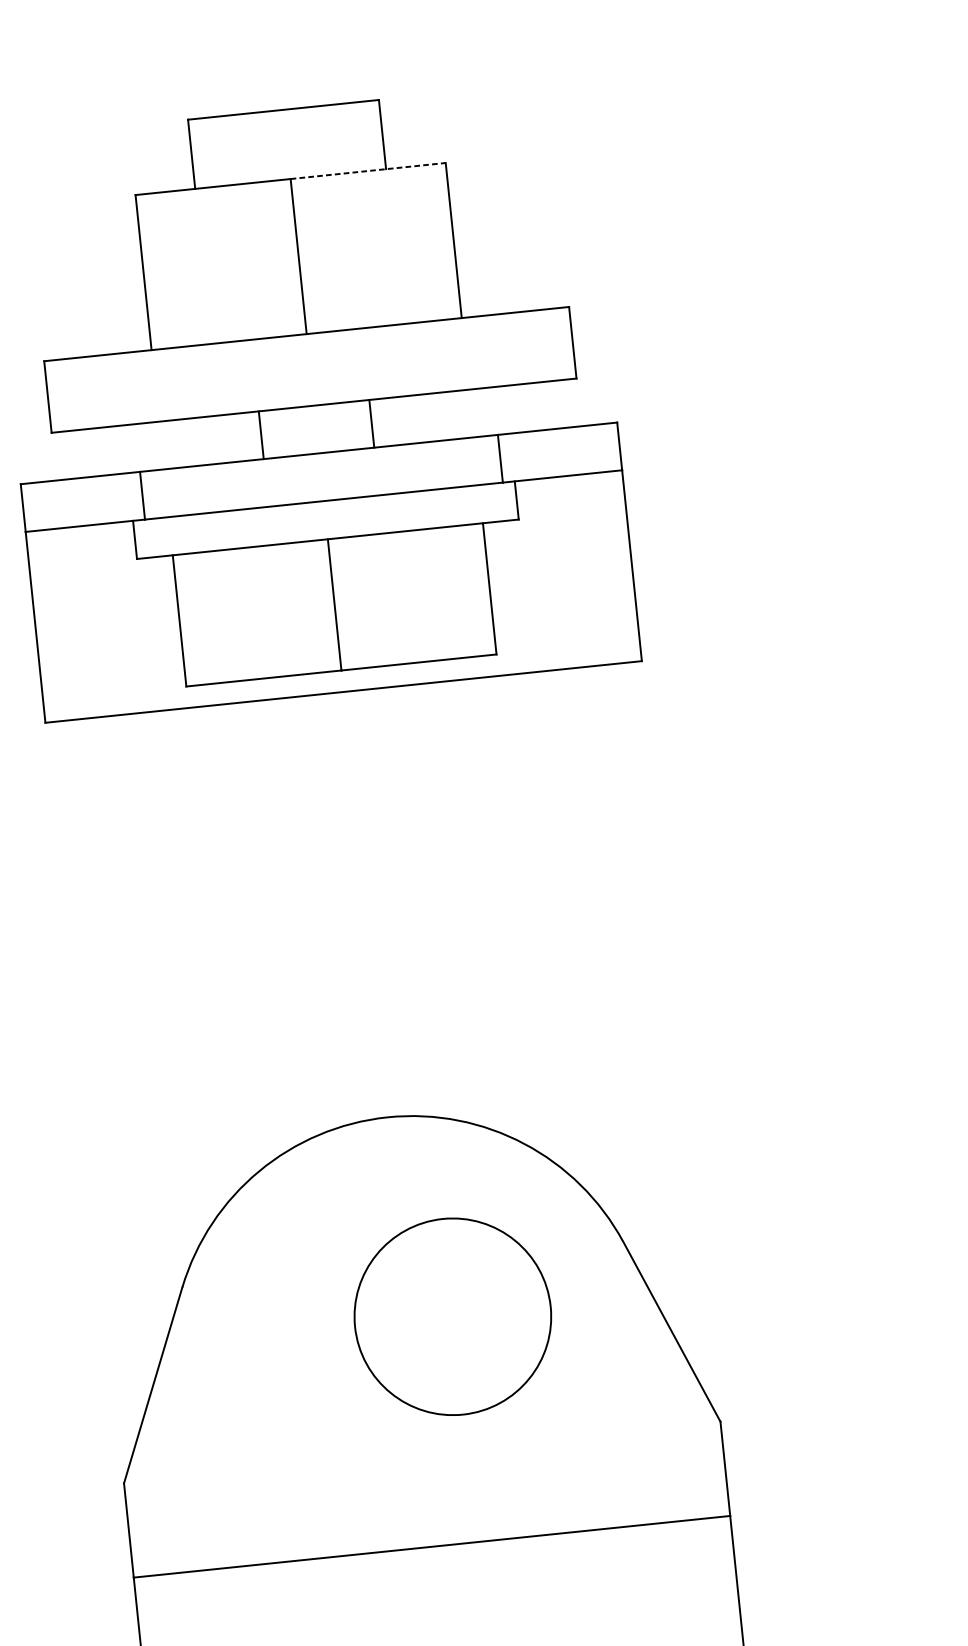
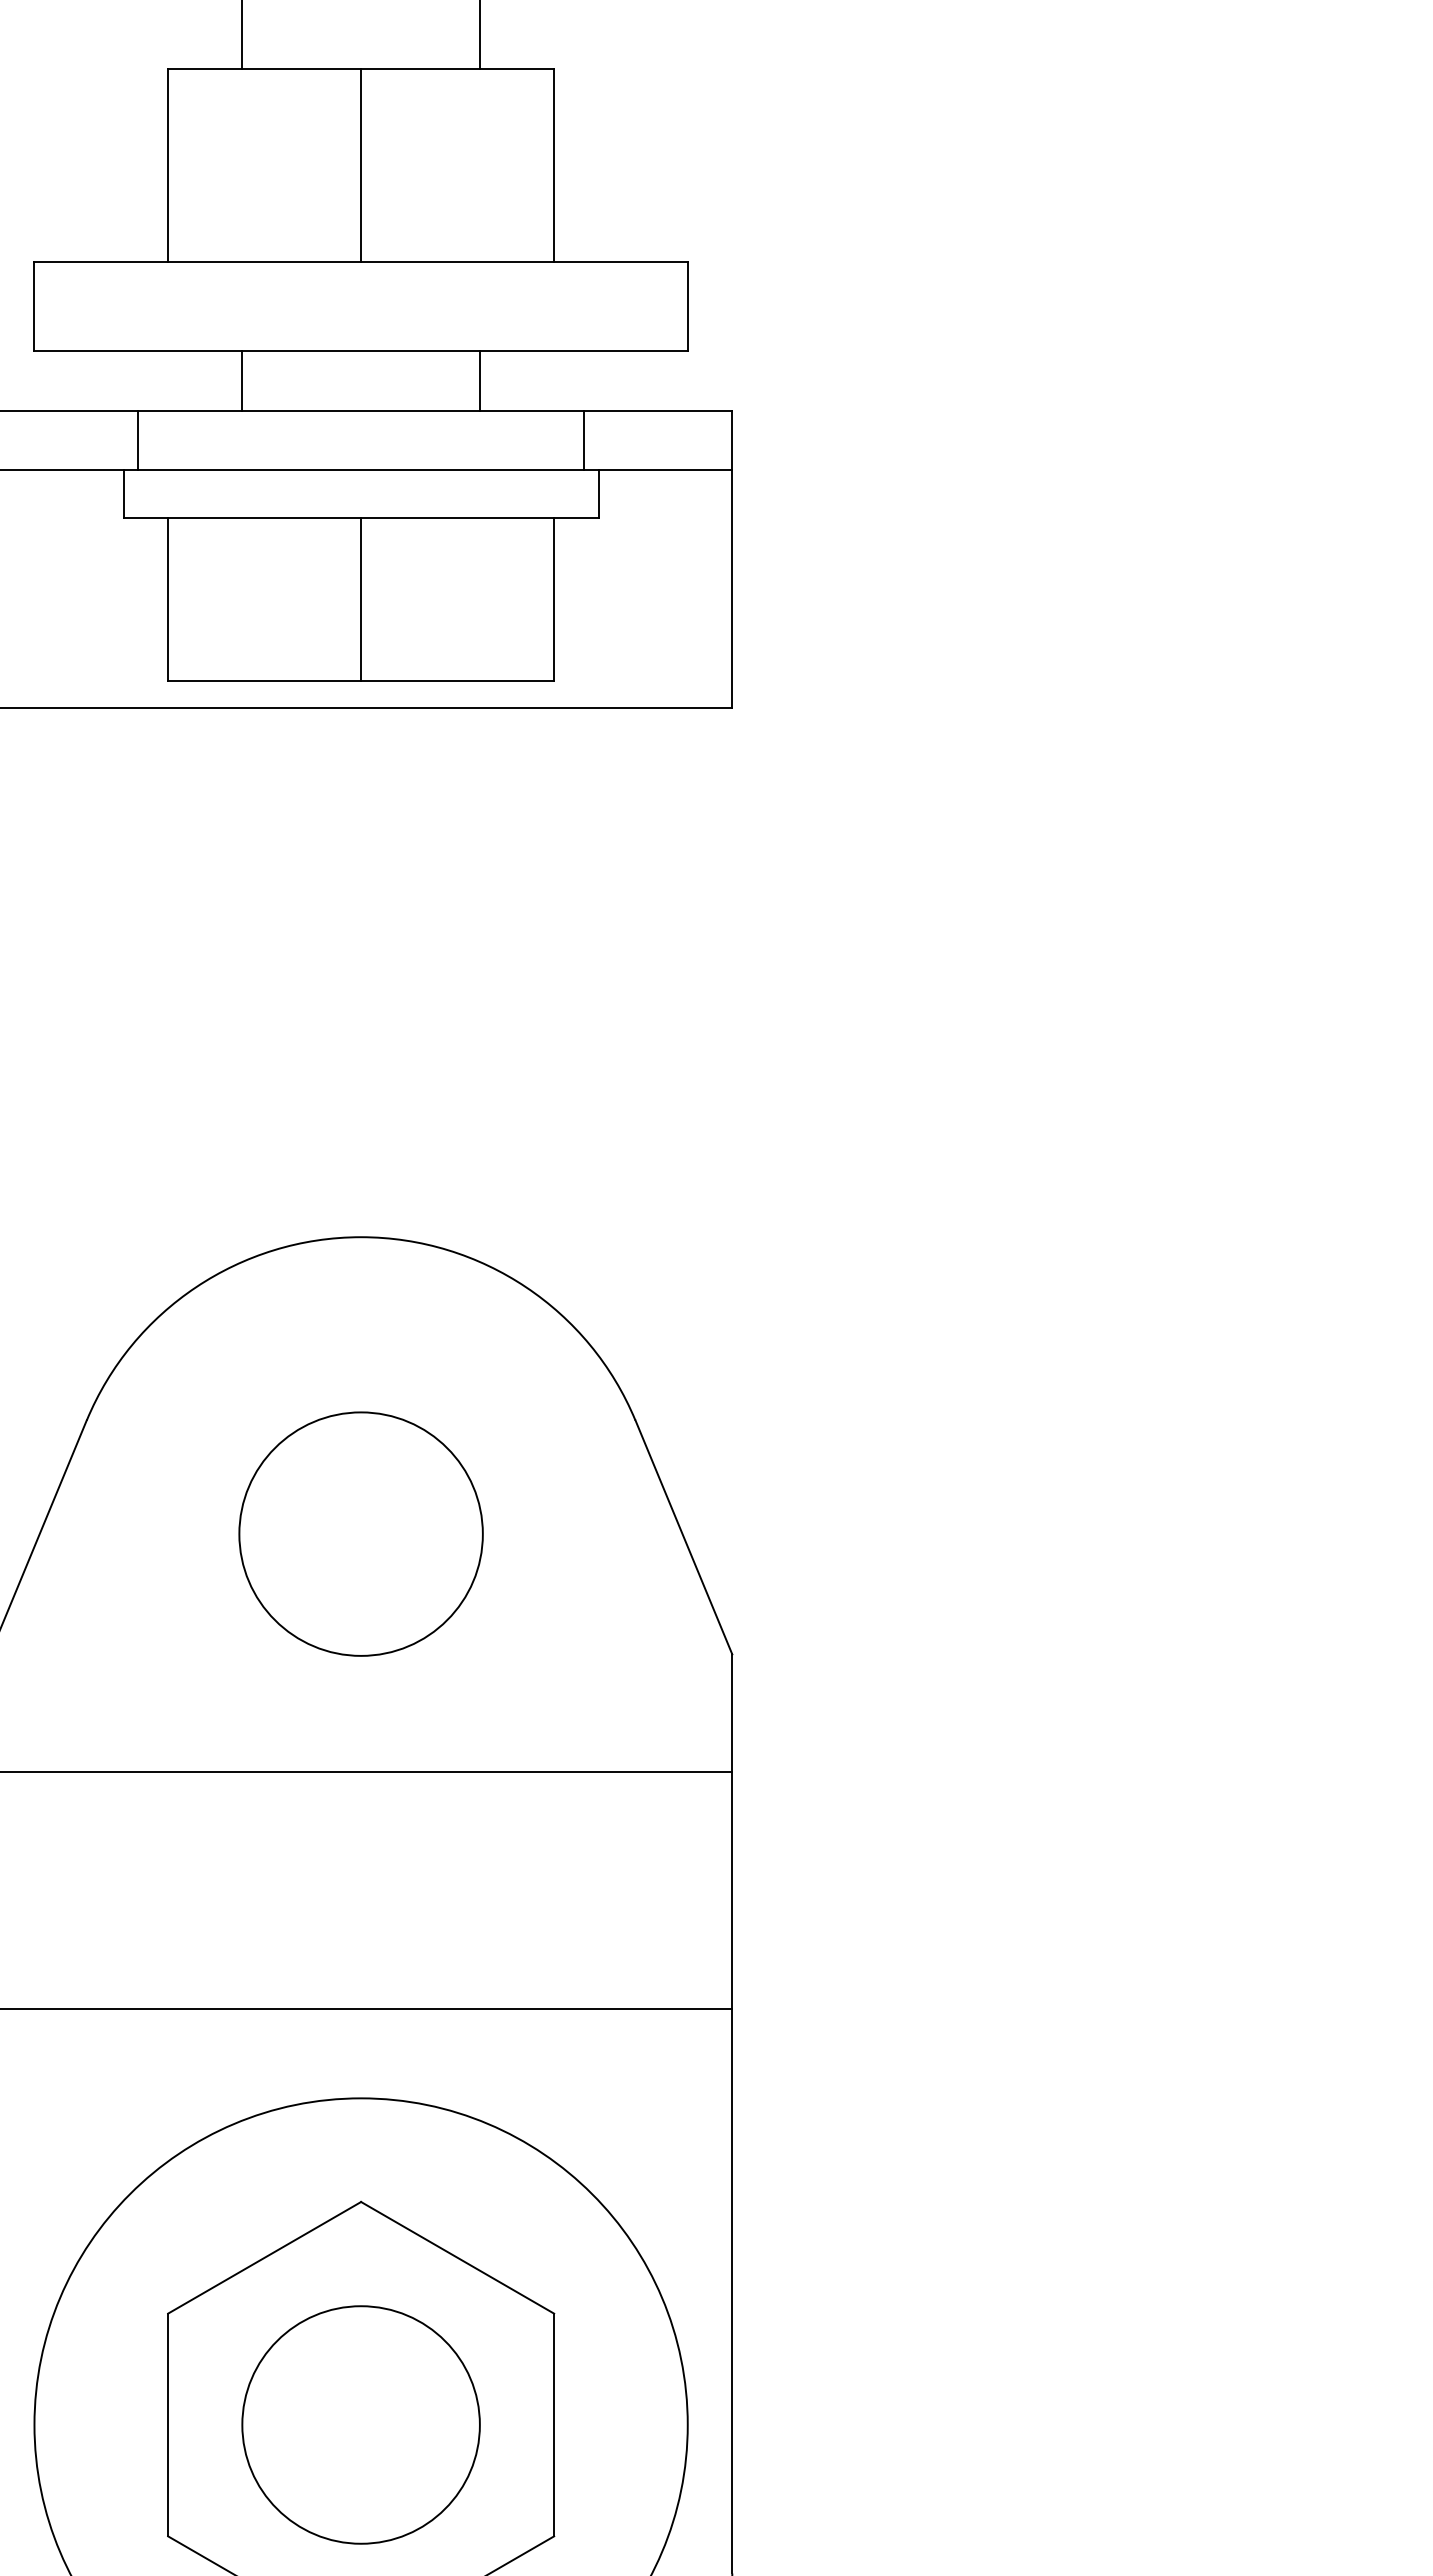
line: (368, 171) -> (457, 69), dashed -> solid
line: (371, 423) -> (479, 380), moved
line: (261, 434) -> (242, 380), moved
circle: (452, 1316) -> (360, 1533), moved

